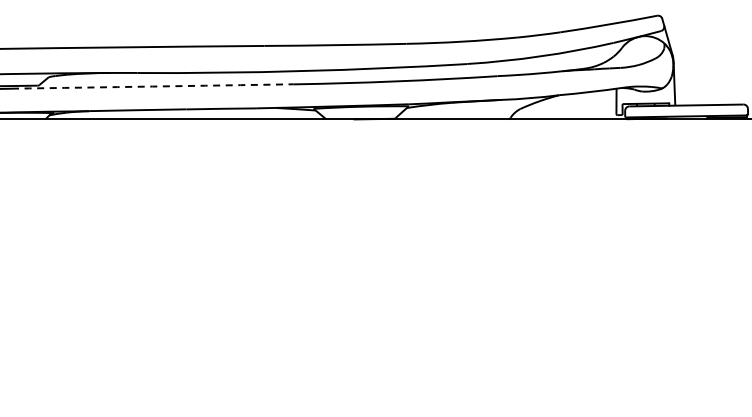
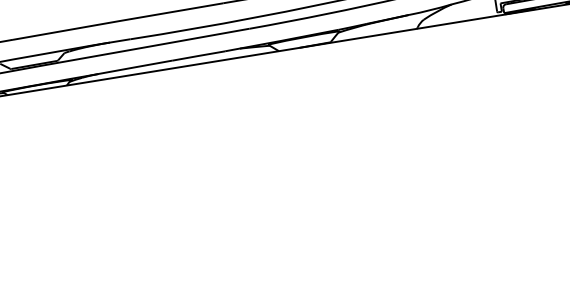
arc: (152, 86) -> (143, 47), dashed -> solid

